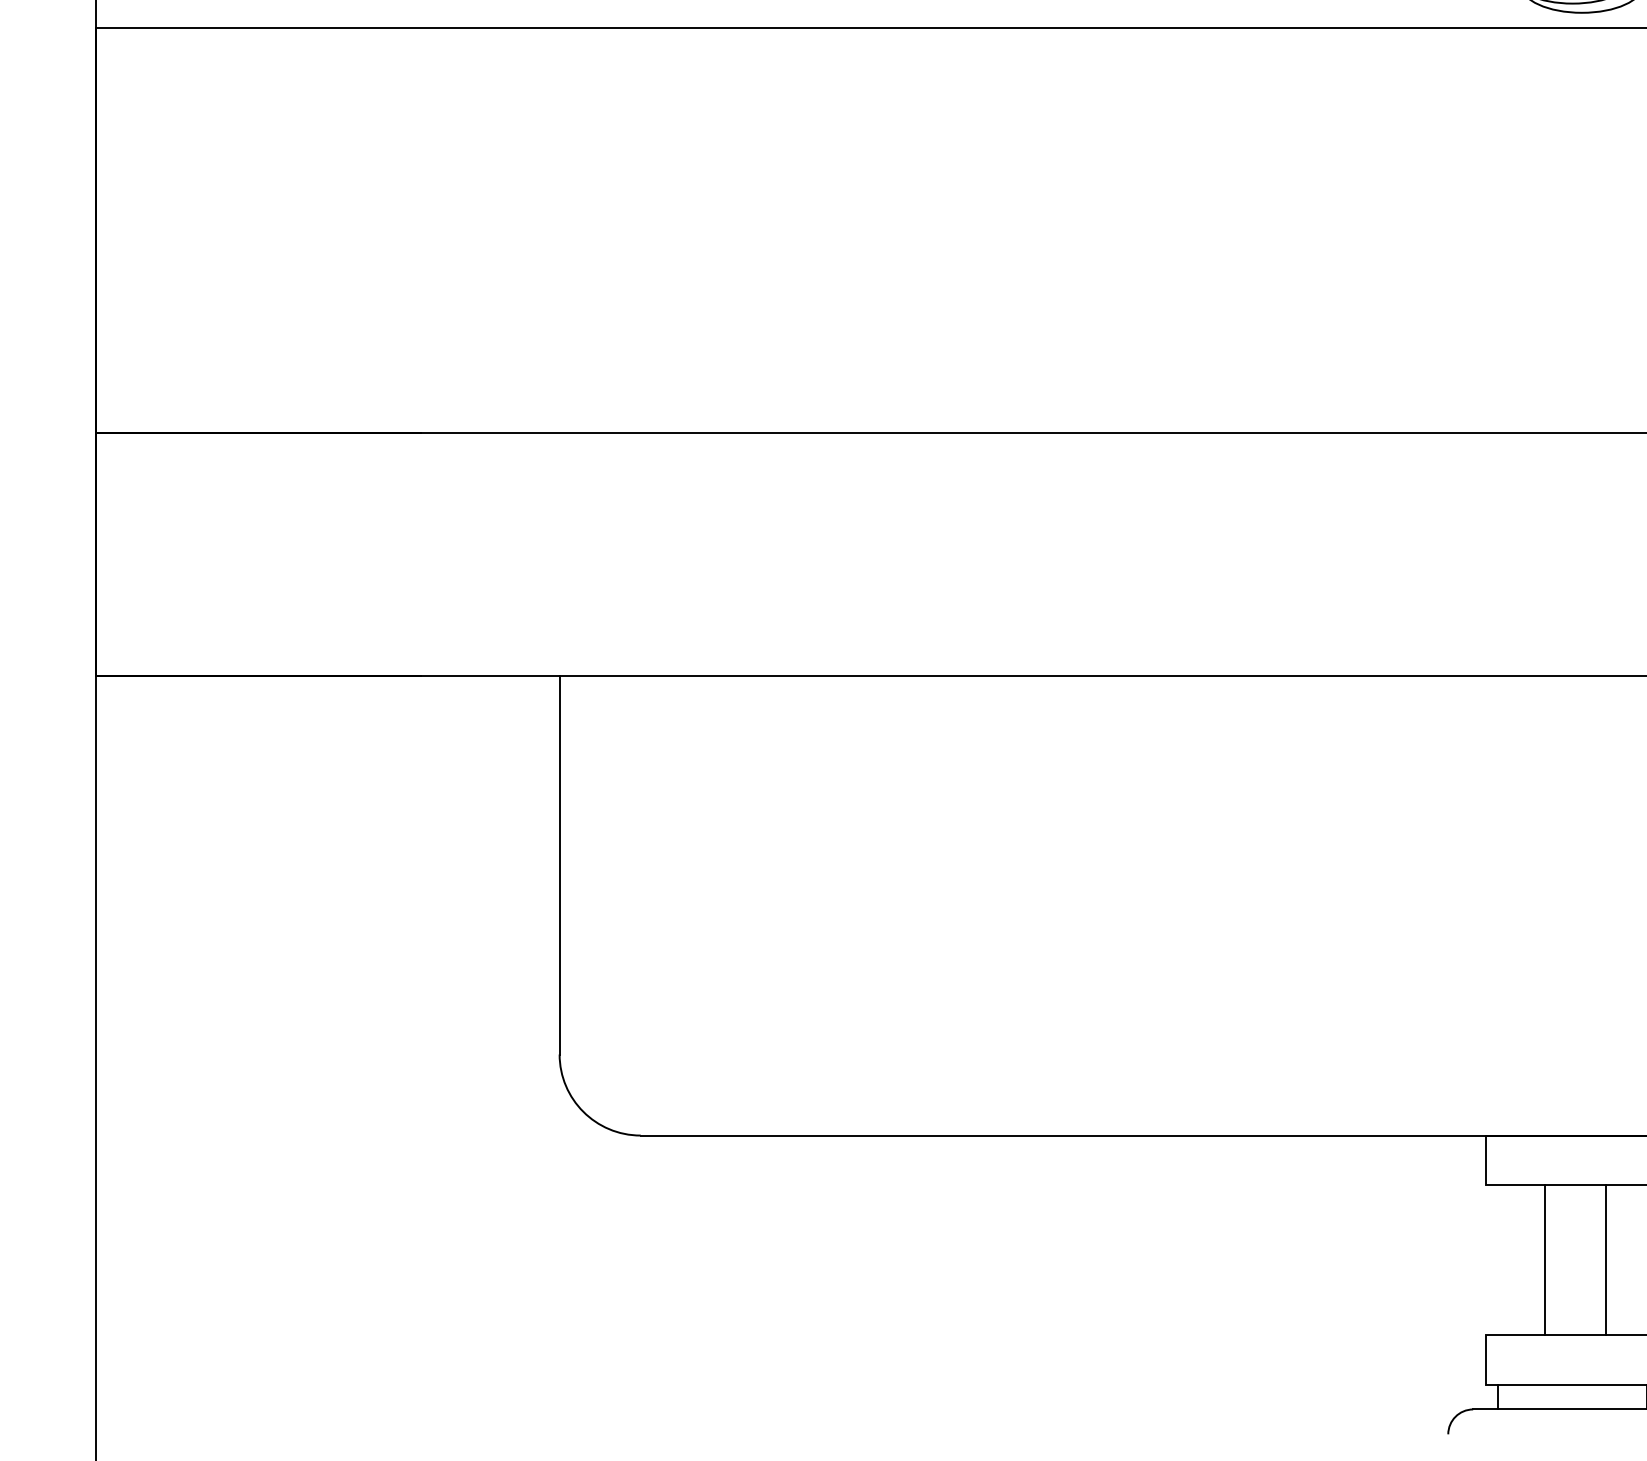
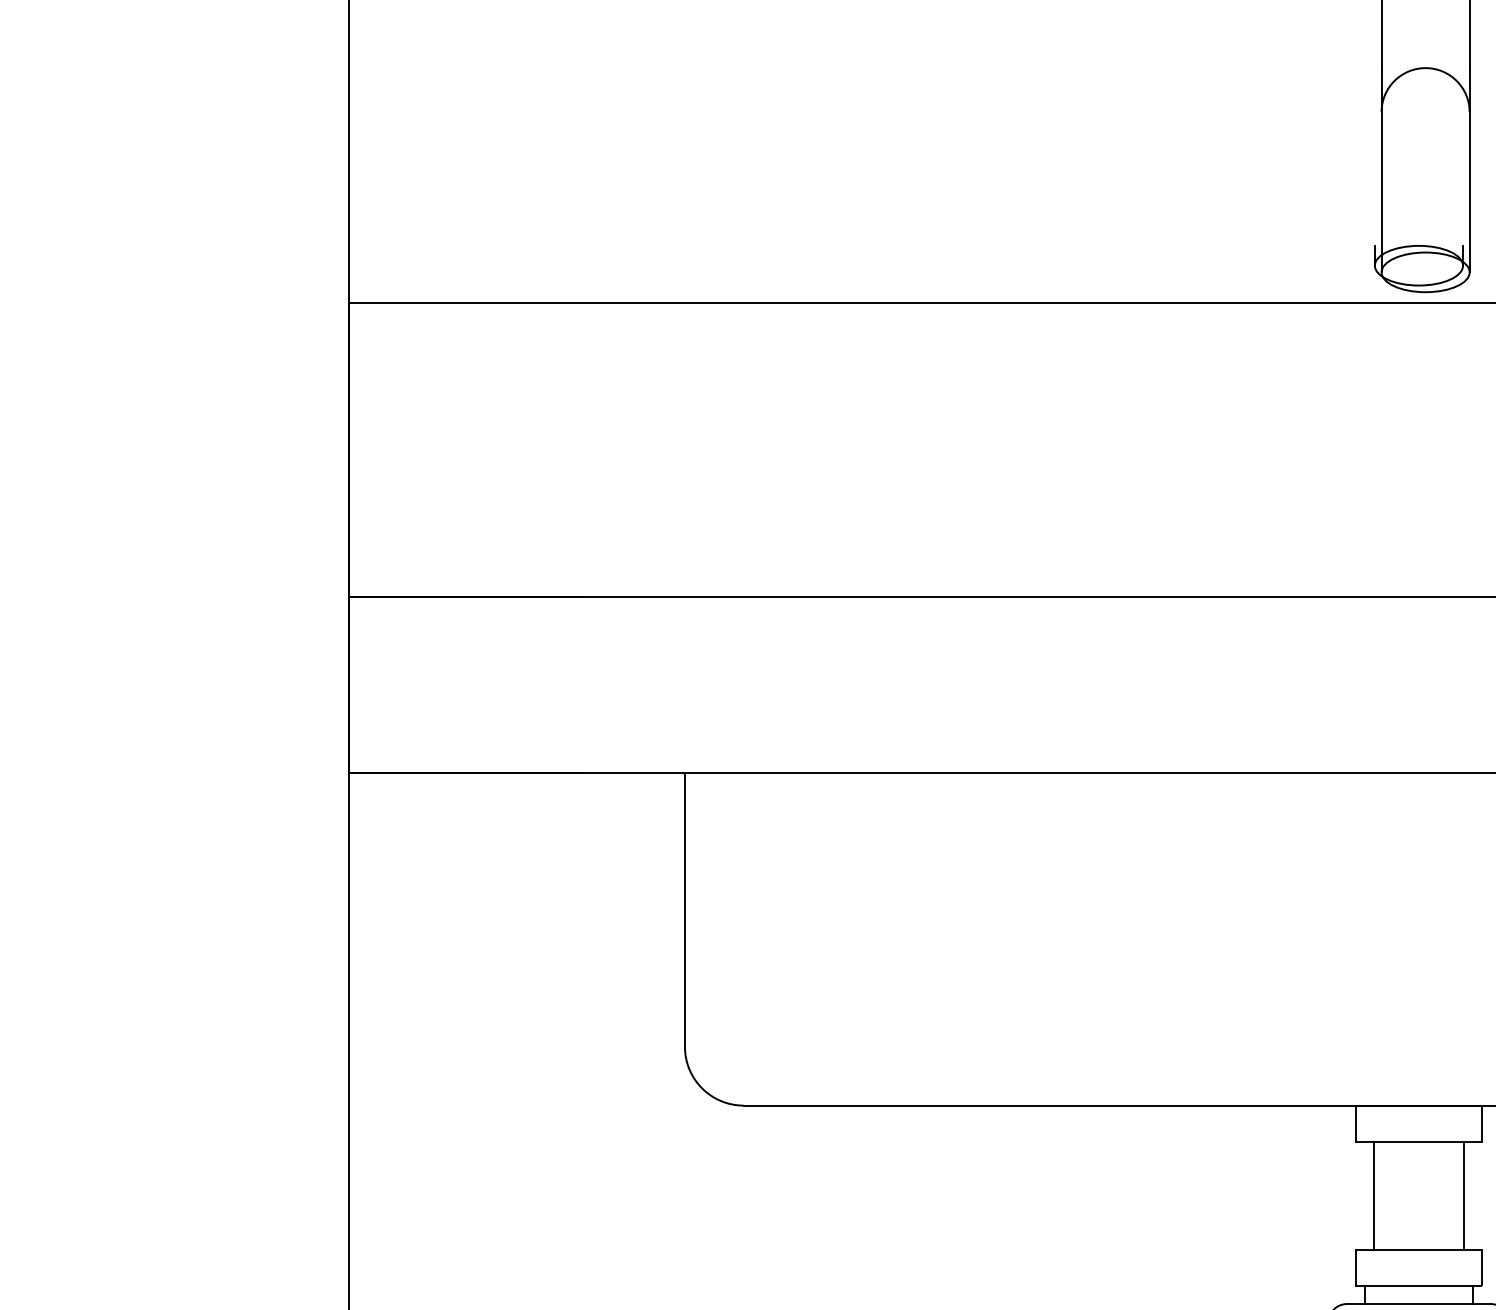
line: (1545, 1259) -> (1464, 1195), moved
line: (1605, 1259) -> (1373, 1195), moved

